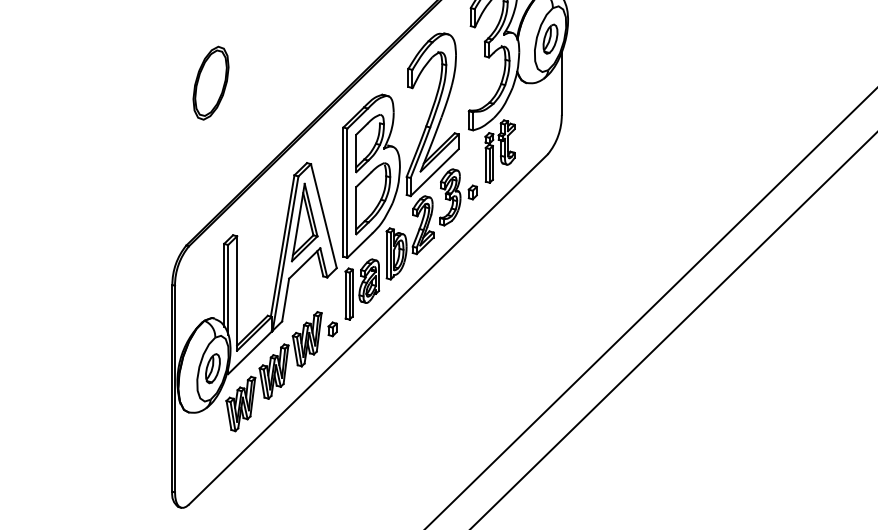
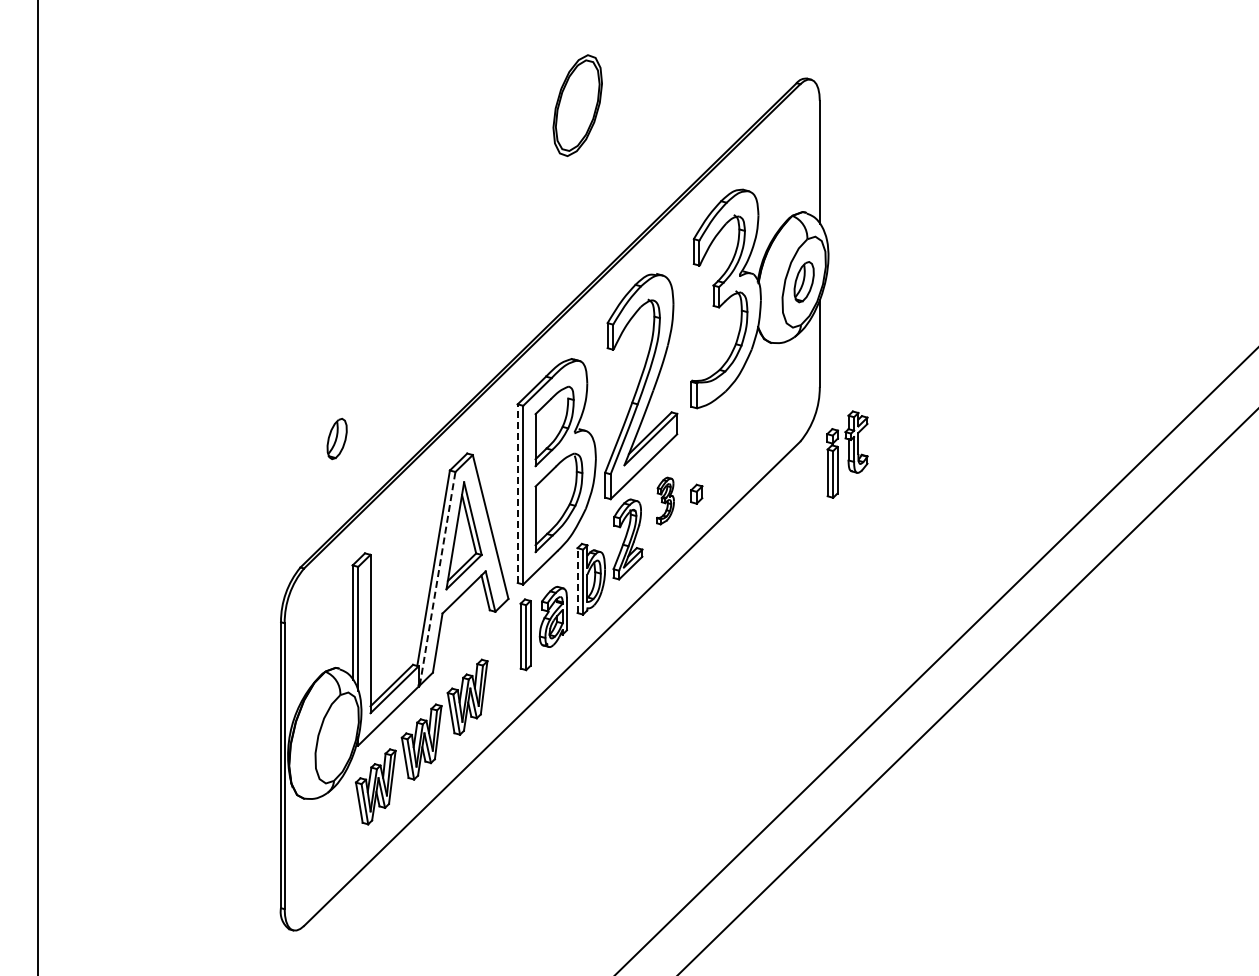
part: (211, 82) -> (334, 342), removed
part: (500, 151) -> (847, 454), moved
line: (343, 191) -> (517, 493), solid -> dashed
part: (450, 197) -> (665, 500), size x0.6
line: (285, 253) -> (437, 578), solid -> dashed
line: (386, 254) -> (577, 580), solid -> dashed
part: (332, 329) -> (502, 683), removed
part: (212, 368) -> (336, 438), moved

